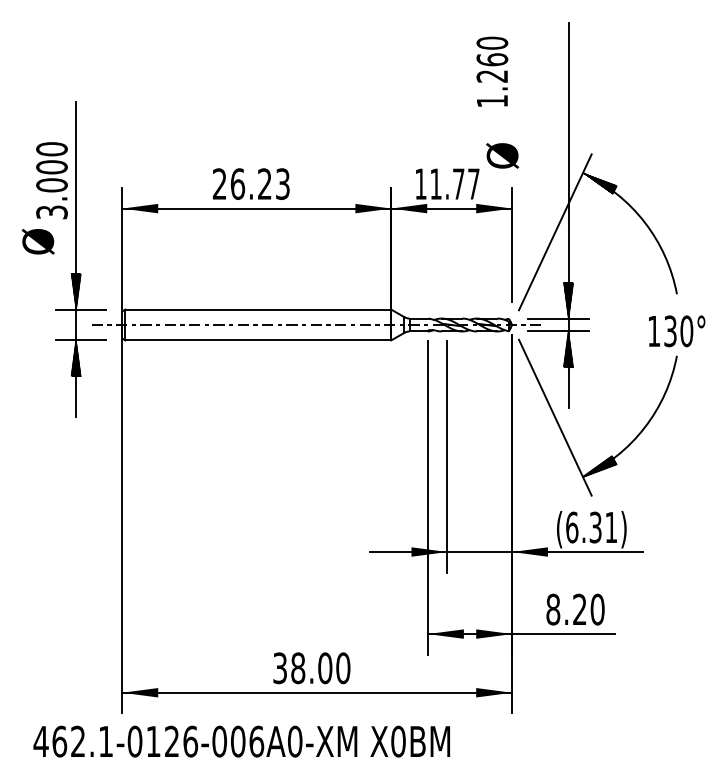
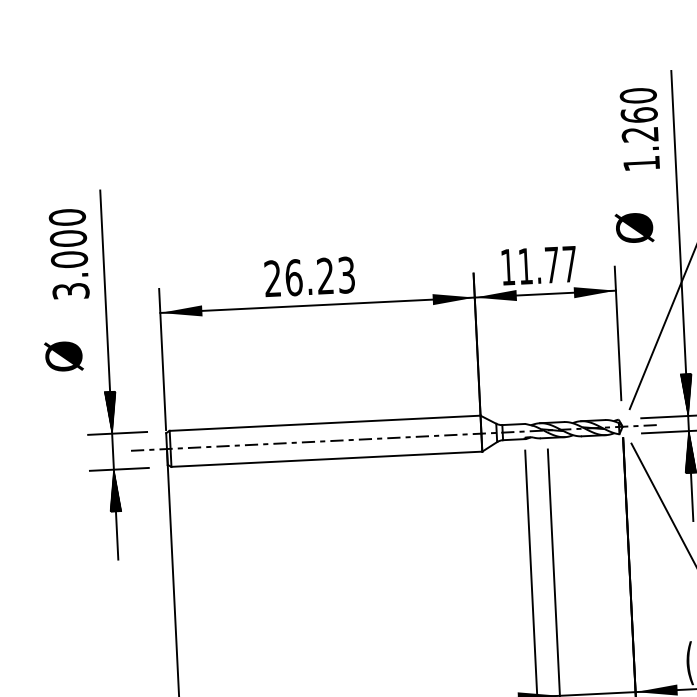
text: (492, 71) -> (640, 128), moved
text: (502, 155) -> (634, 227), moved
text: (51, 180) -> (68, 254), moved

